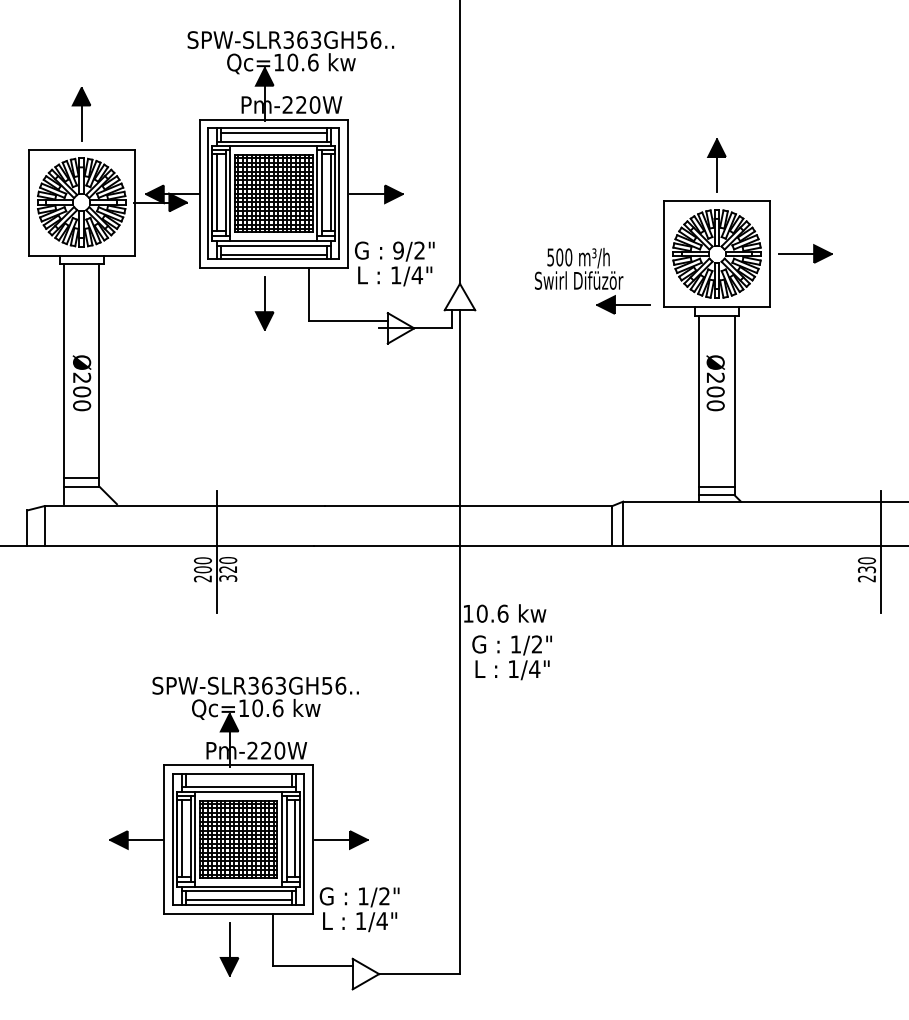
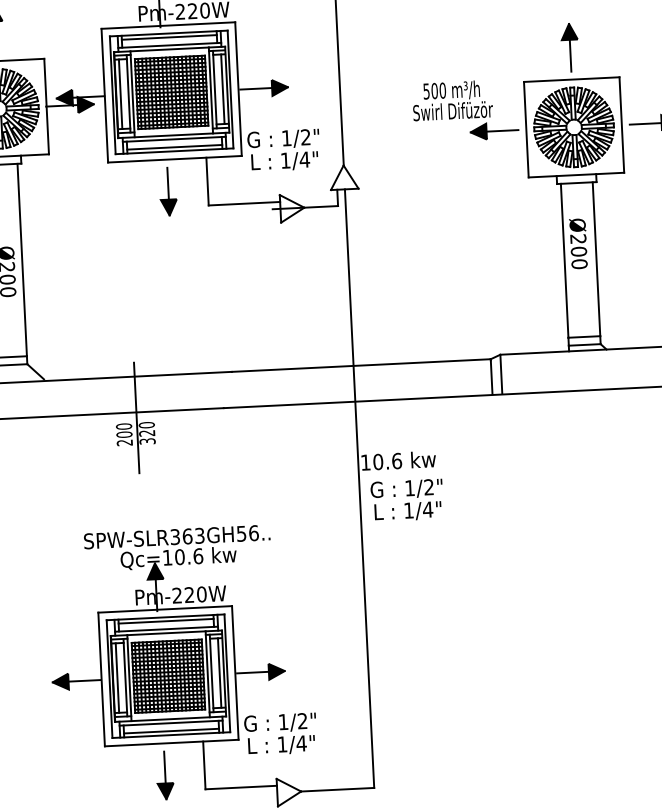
text: (398, 250) -> (286, 138), 9/2" -> 1/2"
part: (592, 281) -> (465, 111), moved
line: (238, 778) -> (165, 621), added

